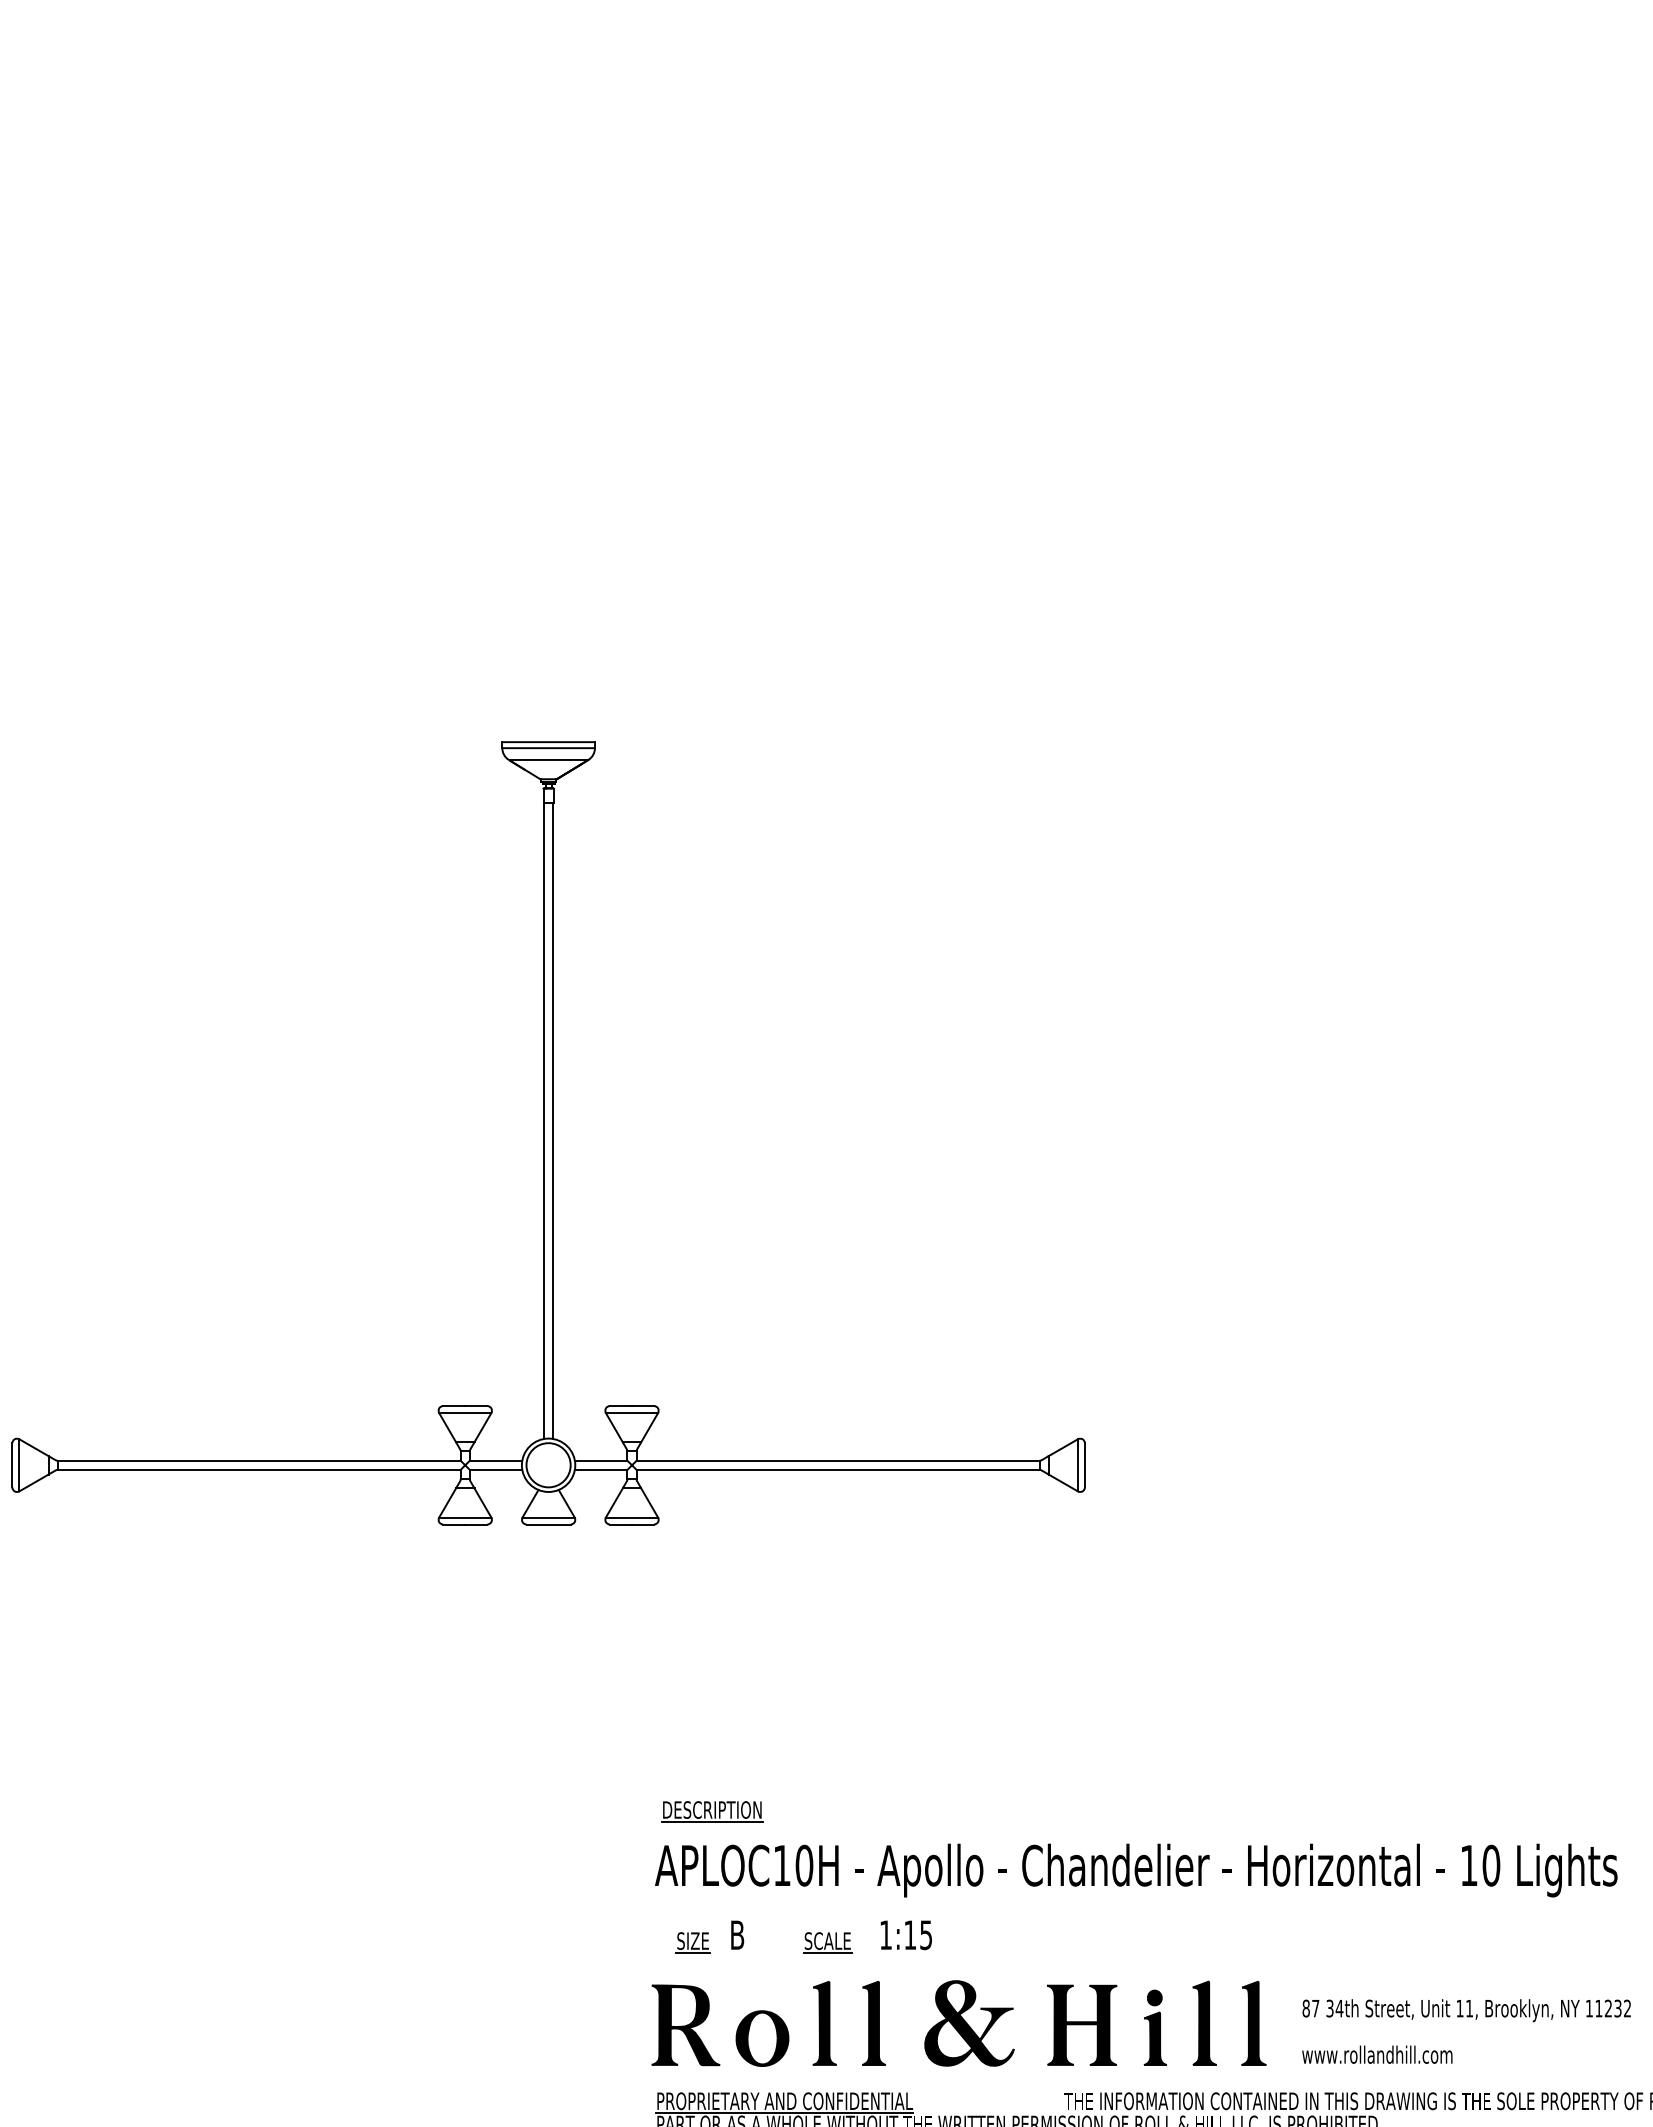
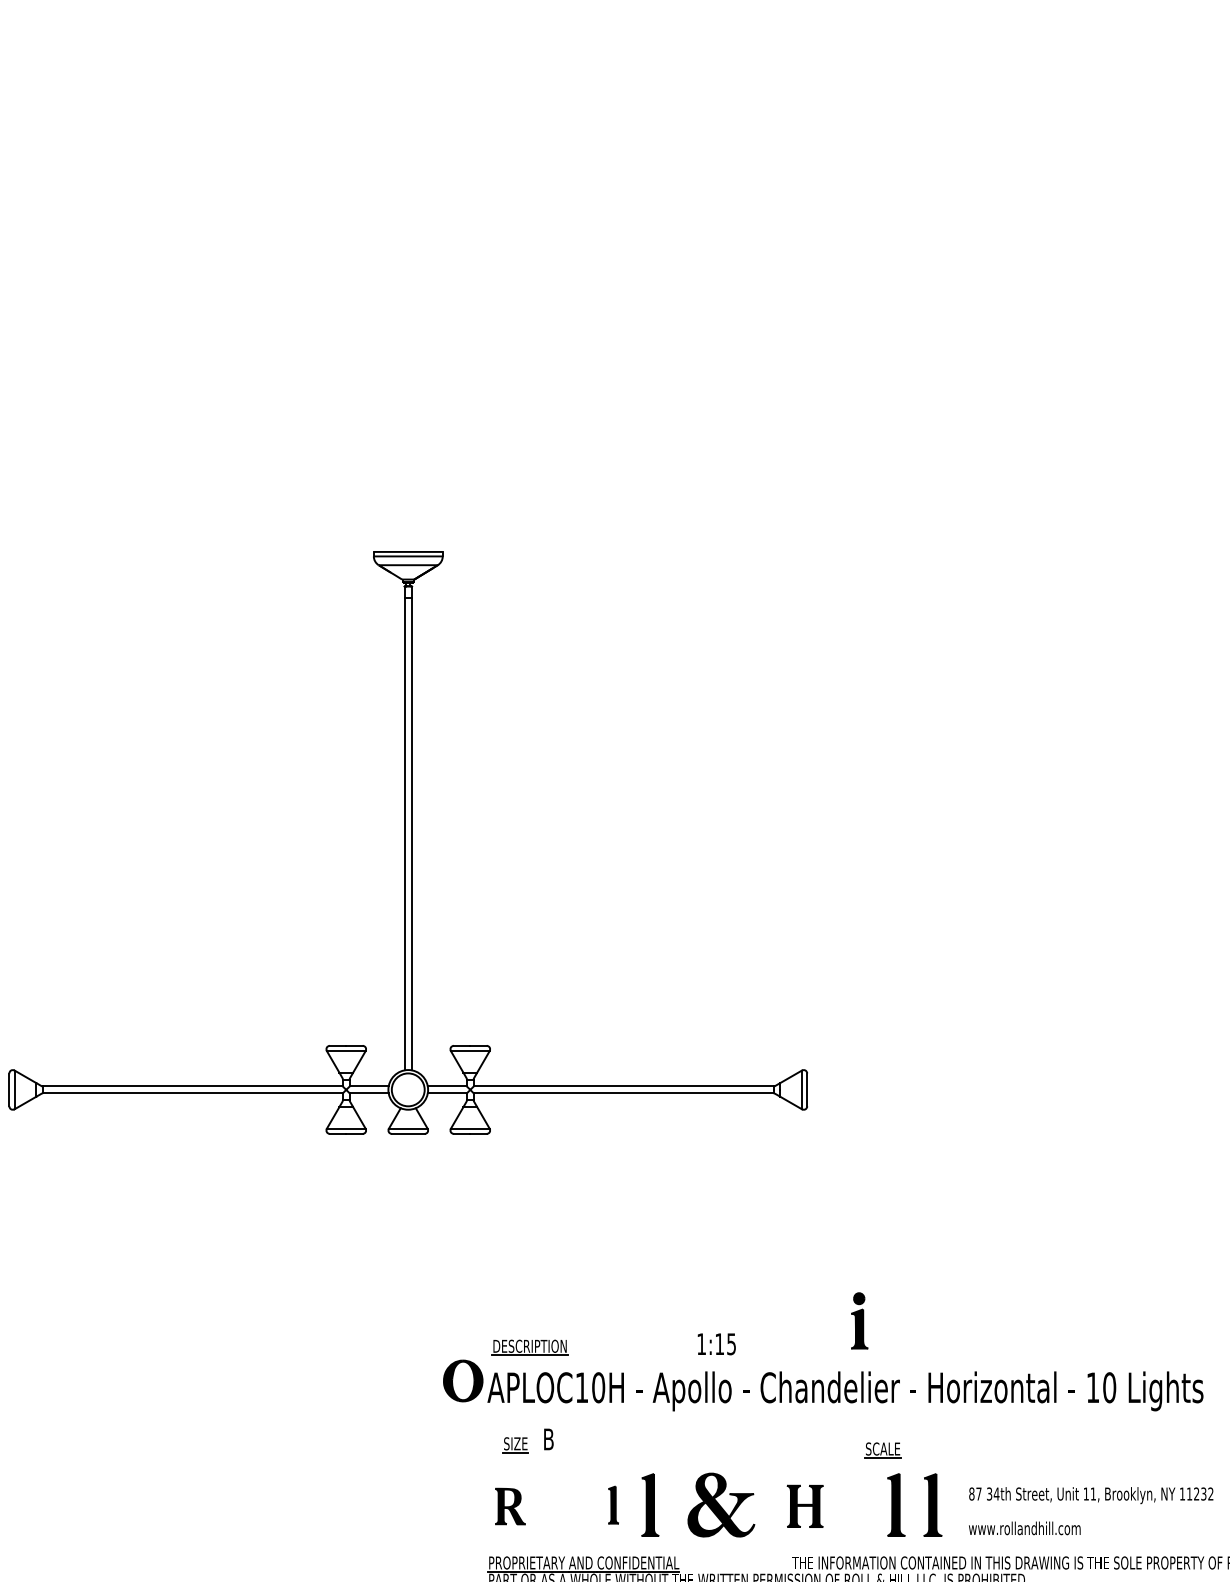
text: (905, 1935) -> (716, 1344), moved
part: (827, 1942) -> (882, 1450), moved
part: (824, 2023) -> (613, 1505), size x0.6
part: (1082, 2024) -> (805, 1505), size x0.7
part: (685, 2025) -> (510, 1506), size x0.6
part: (1154, 2027) -> (858, 1320), moved
part: (762, 2038) -> (463, 1380), moved

